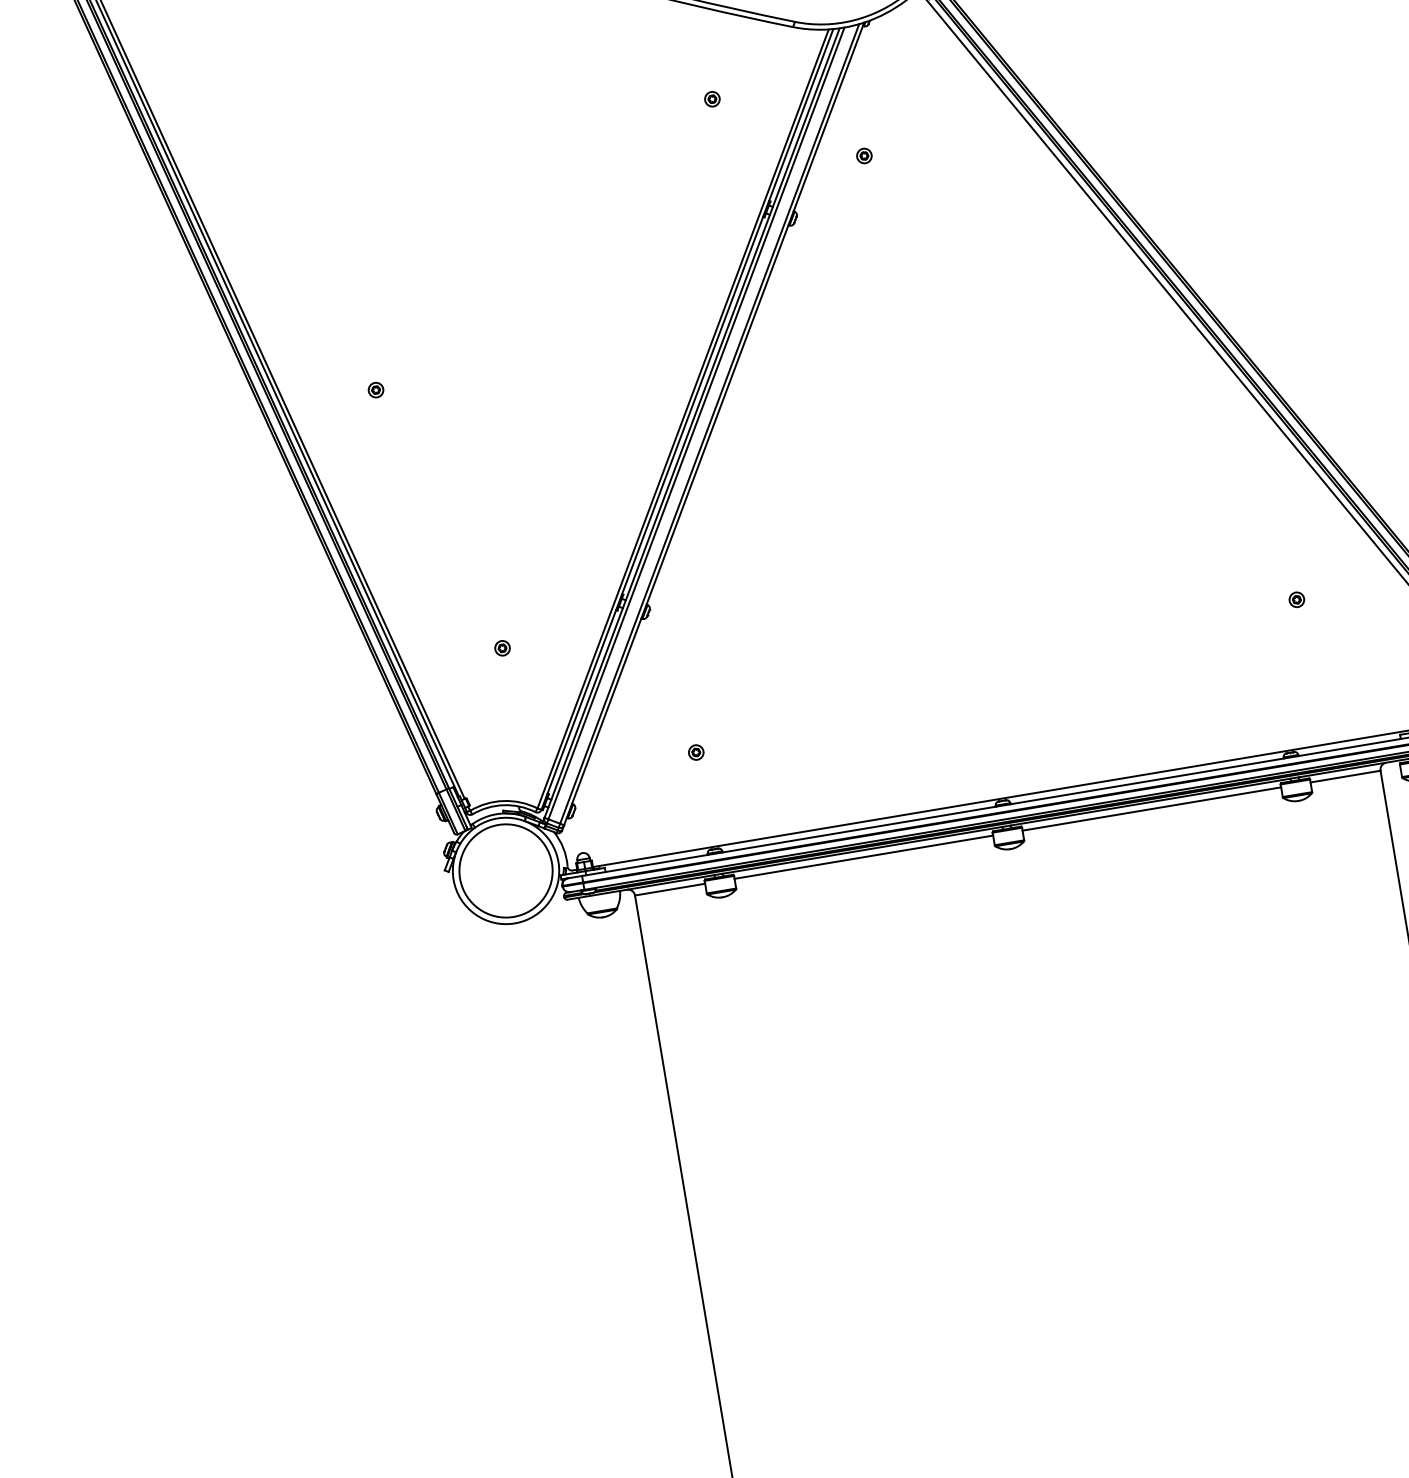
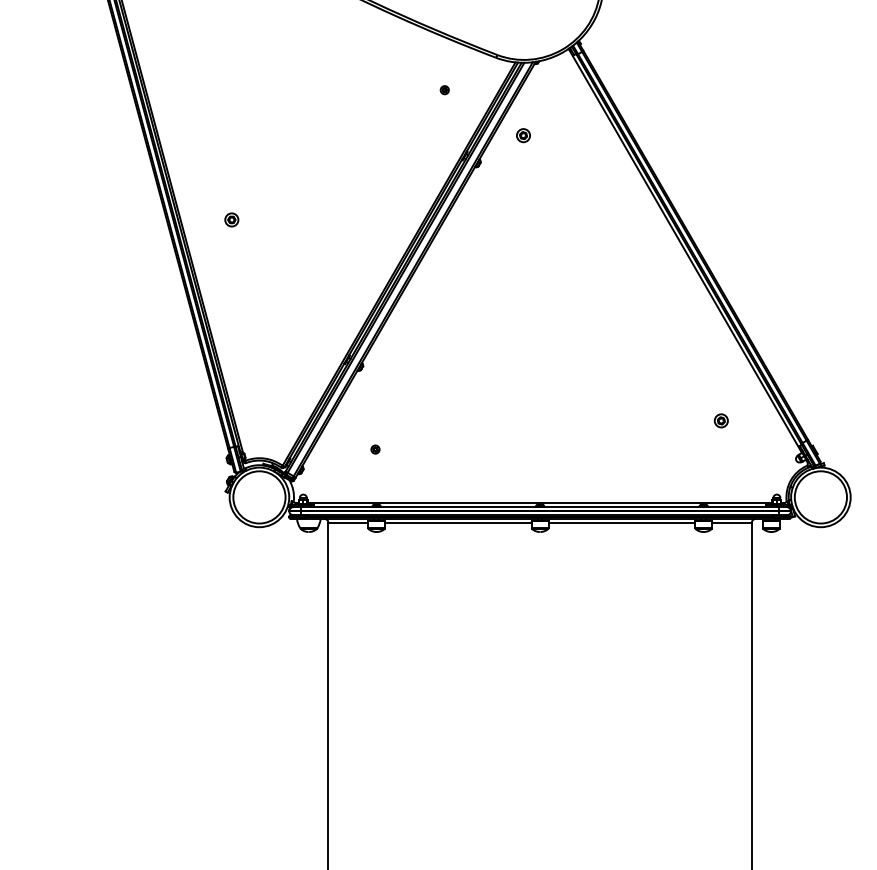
part: (864, 155) -> (523, 135), size x1.6
part: (376, 389) -> (232, 219), size x1.6
part: (1296, 599) -> (721, 420), size x1.6
part: (503, 648) -> (278, 374), removed

